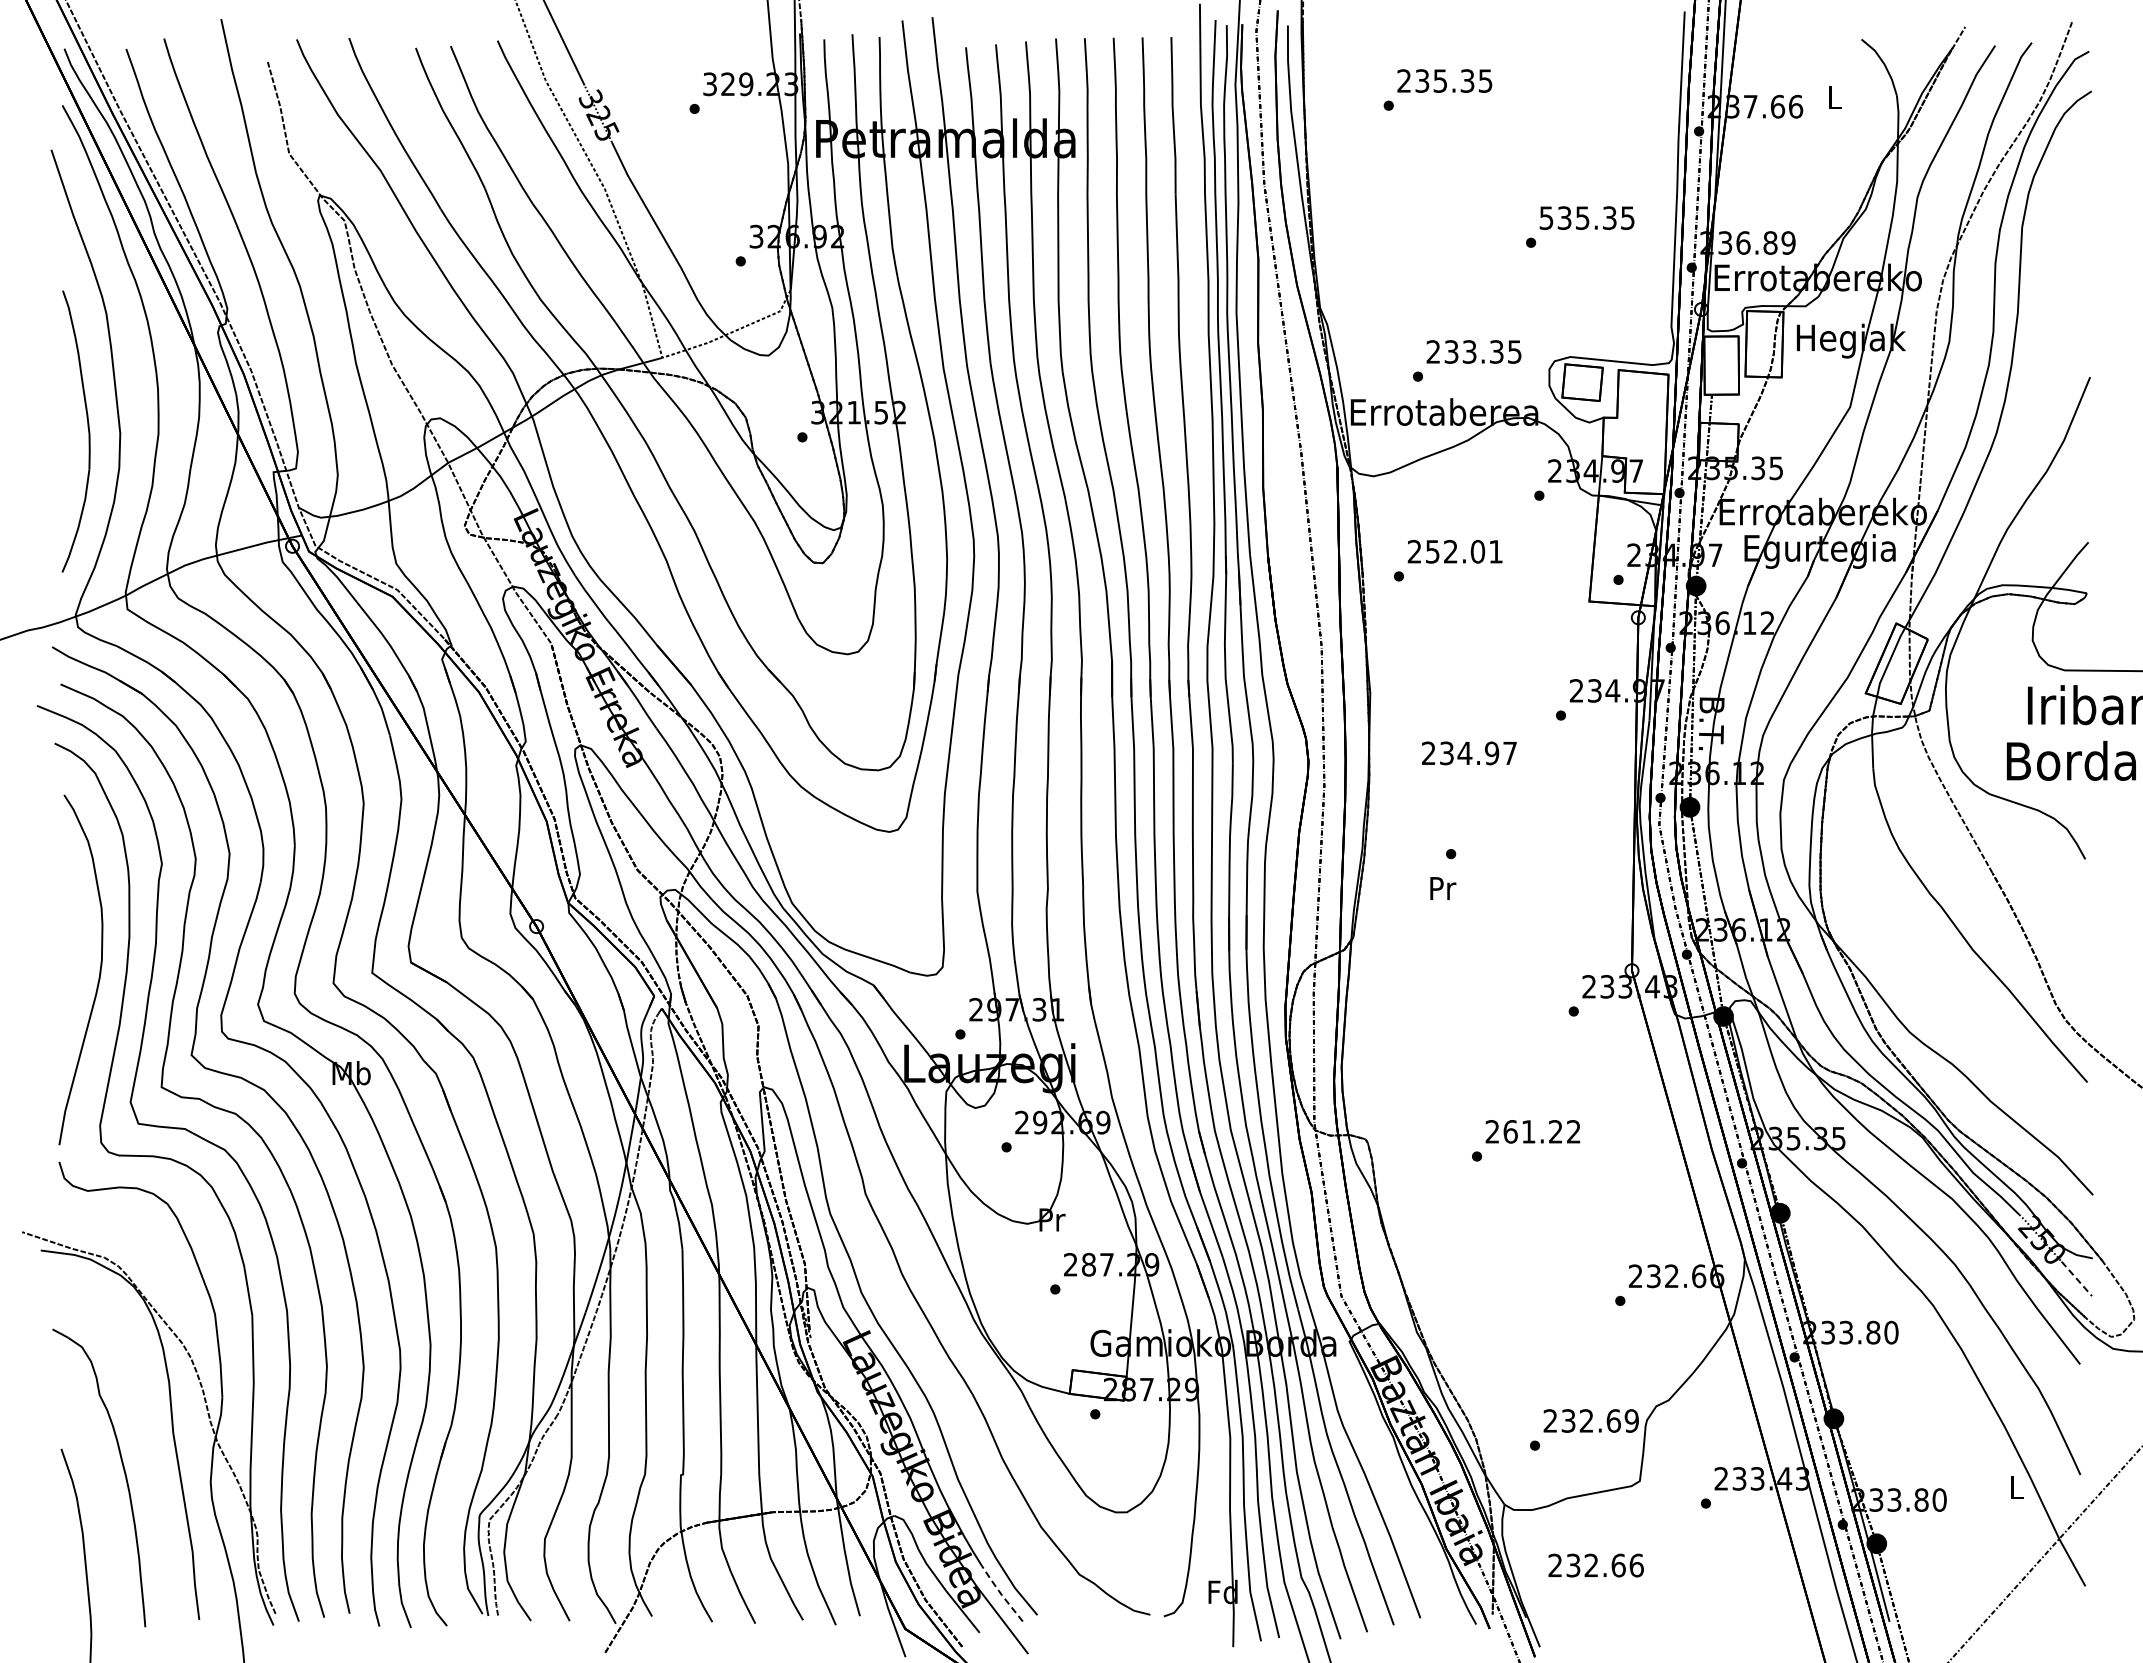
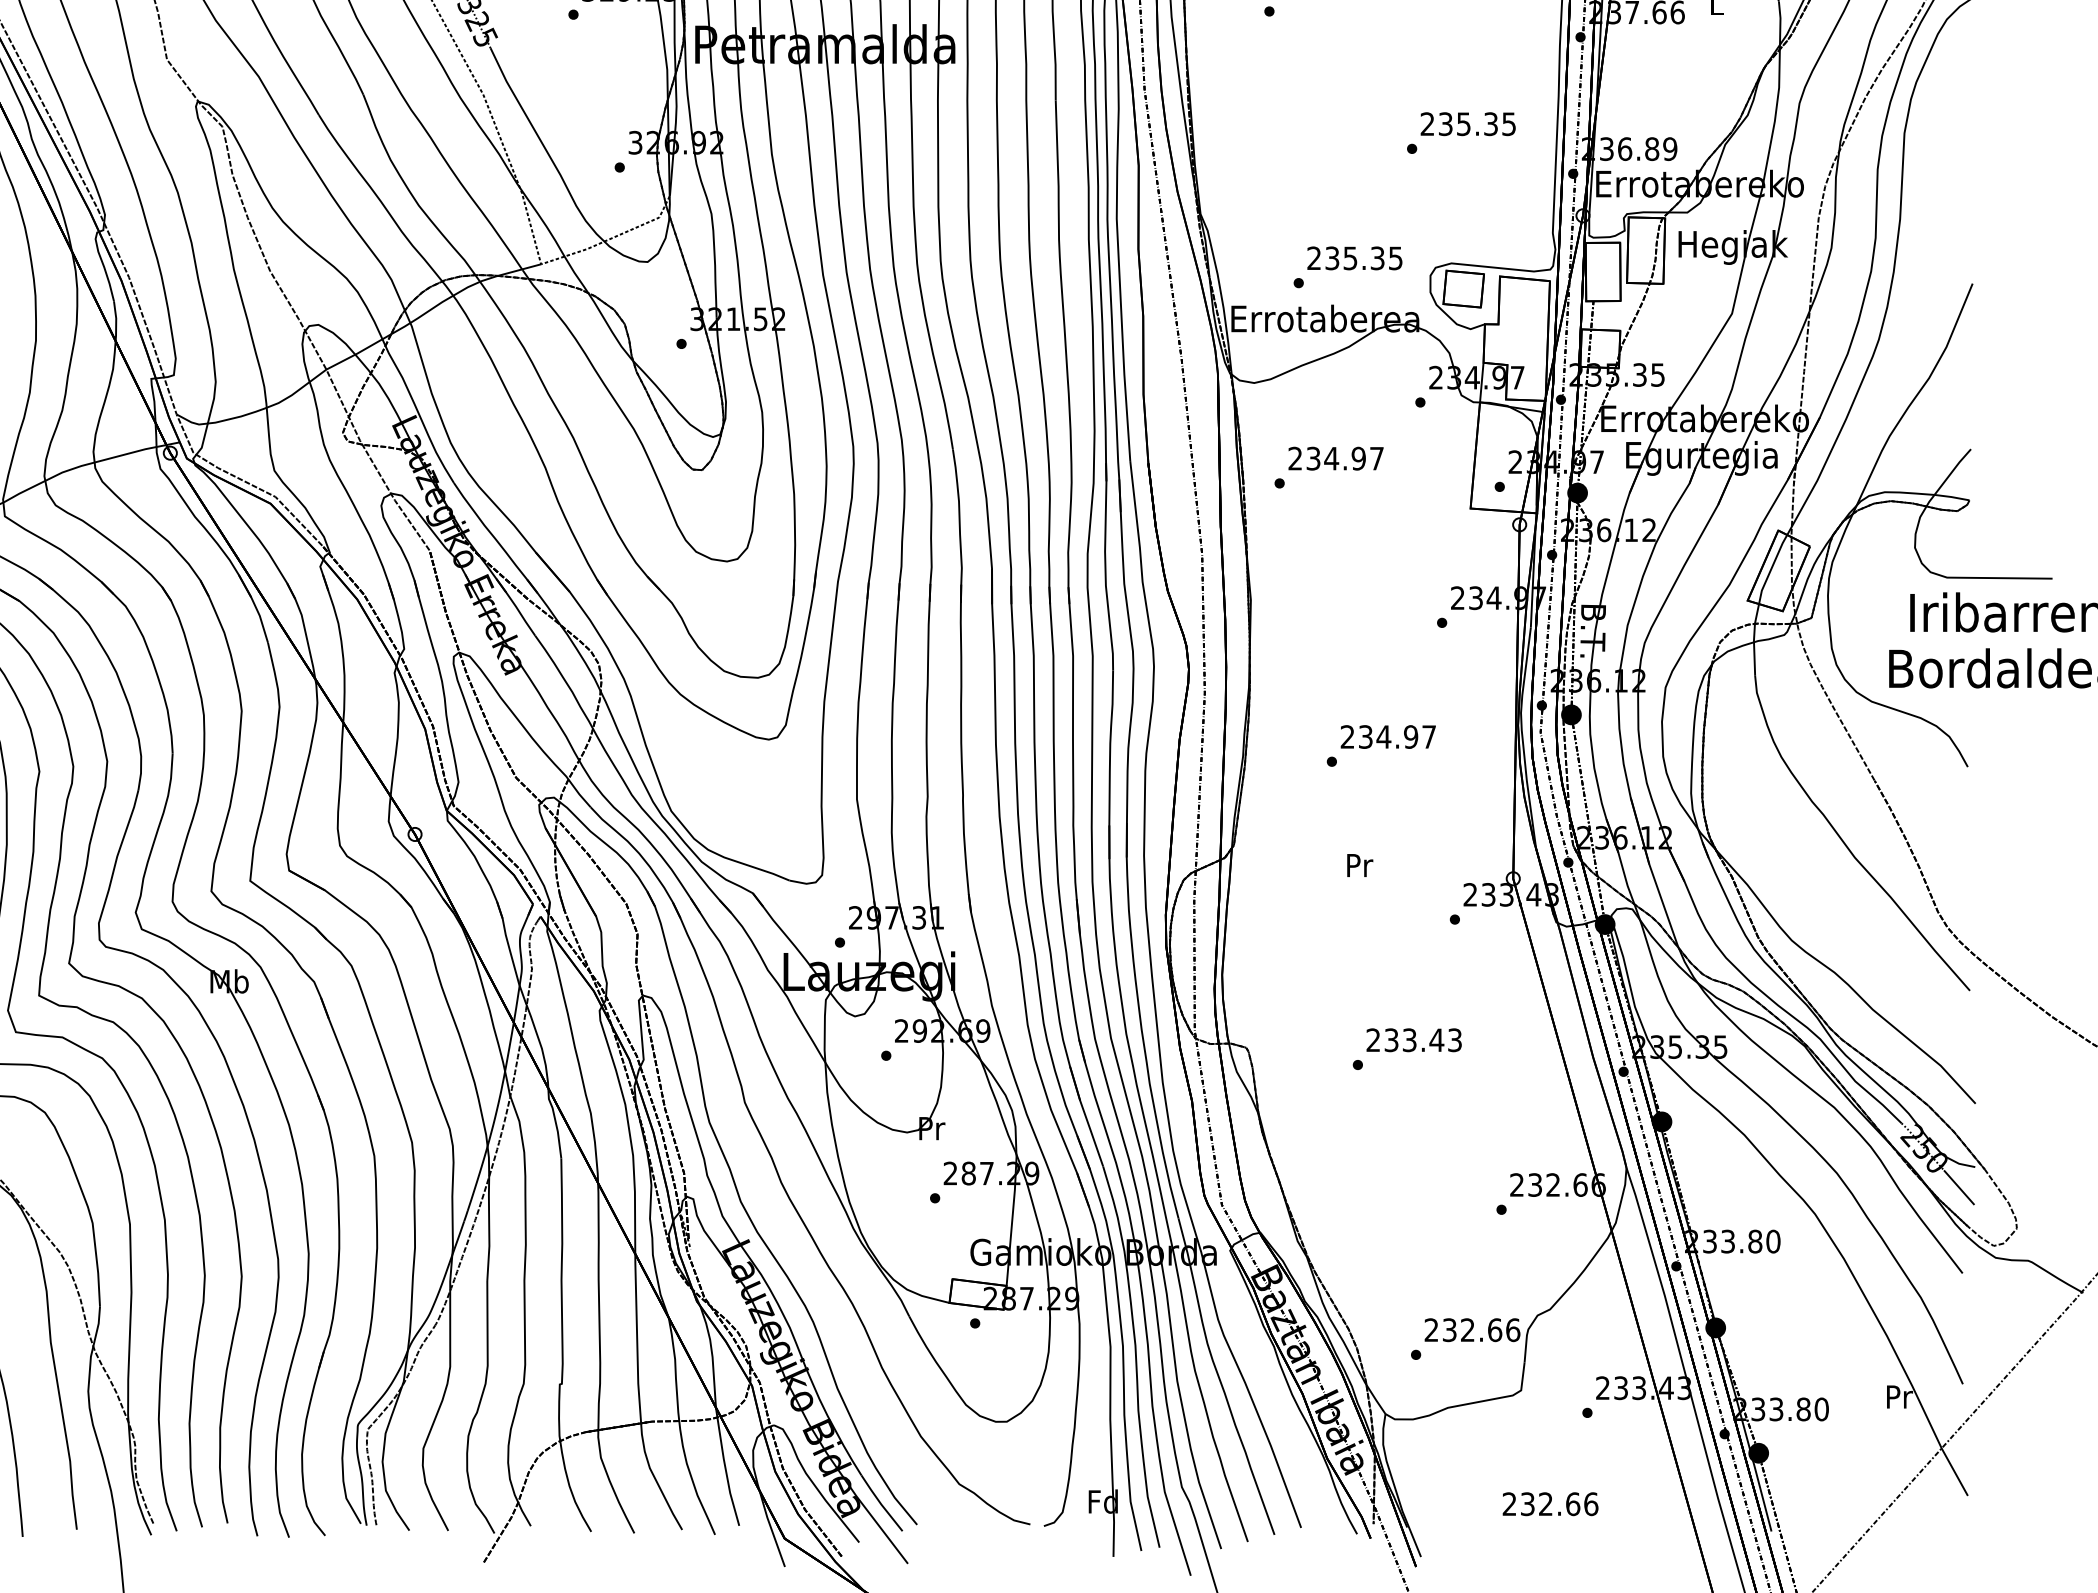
text: (1546, 217) -> (1427, 123), 535.35 -> 235.35
text: (1469, 351) -> (1350, 257), 233.35 -> 235.35
text: (1464, 551) -> (1345, 458), 252.01 -> 234.97
text: (1469, 753) -> (1388, 737), moved
text: (1443, 888) -> (1360, 865), moved
text: (1541, 1131) -> (1422, 1039), 261.22 -> 233.43
line: (2076, 1278) -> (1958, 1187), dashed -> solid
text: (1631, 1420) -> (1512, 1329), 232.69 -> 232.66
text: (2017, 1487) -> (1899, 1396), L -> Pr
text: (1595, 1565) -> (1549, 1504), moved
line: (1001, 1594) -> (881, 1504), dashed -> solid

